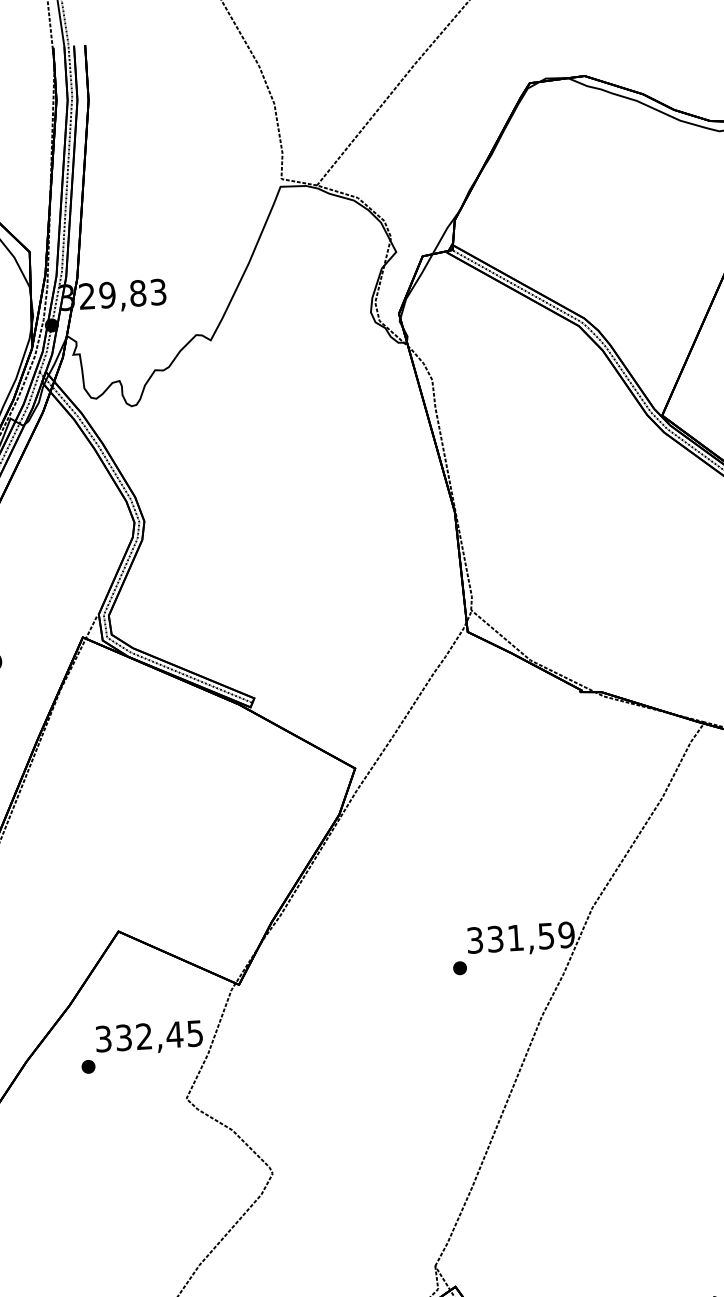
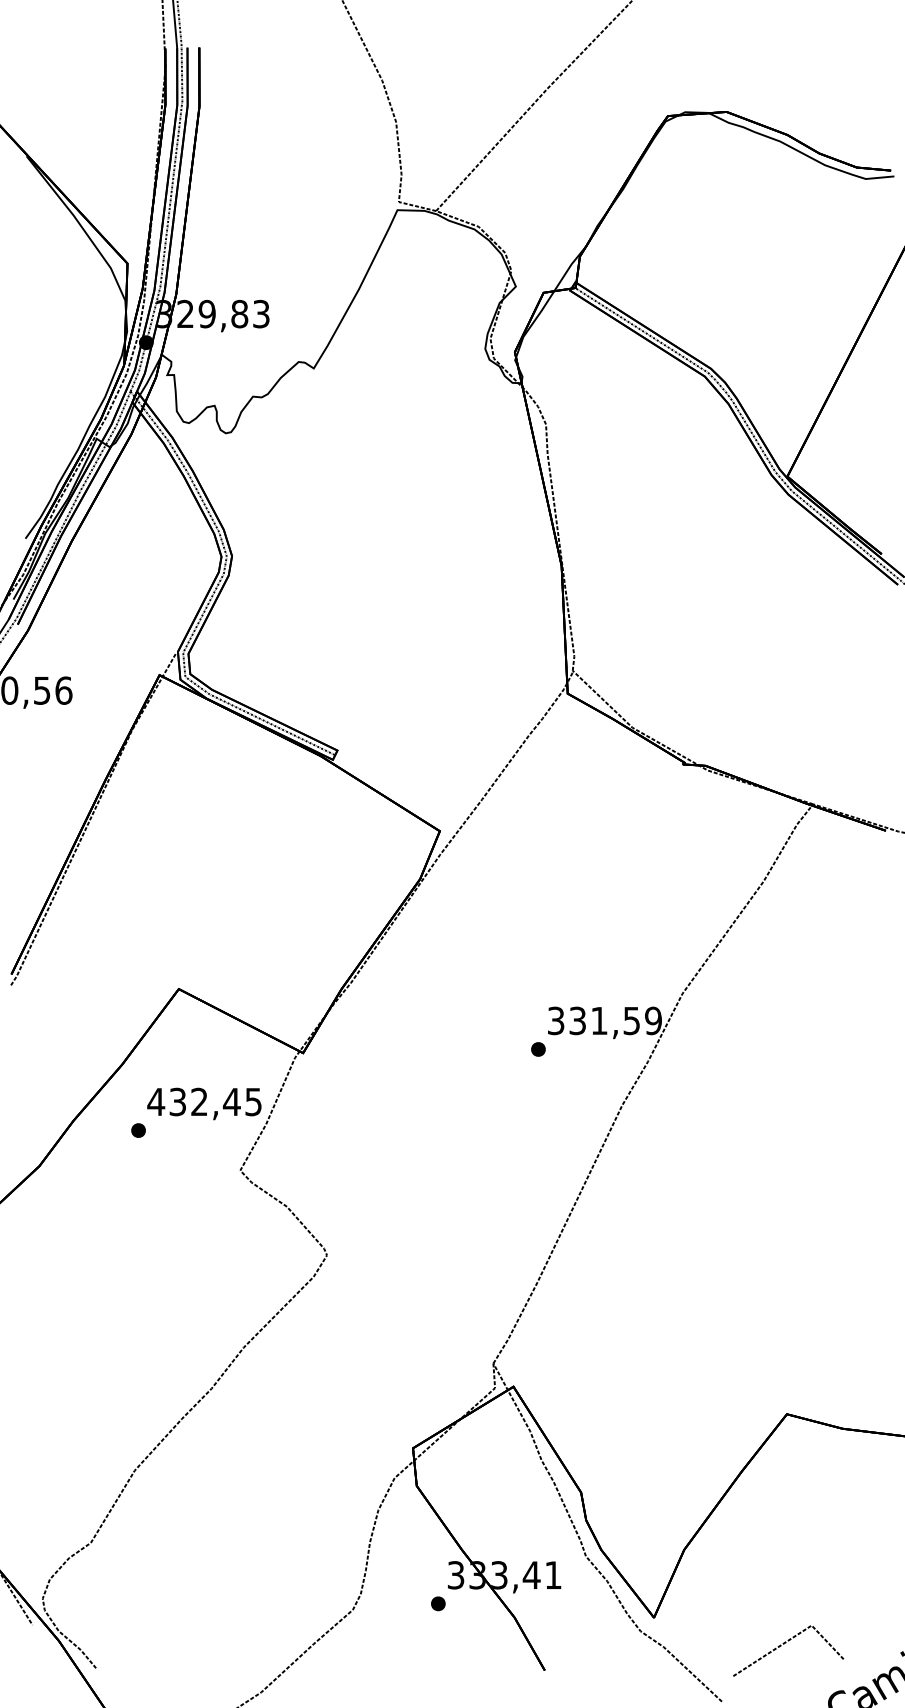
text: (103, 1038) -> (156, 1101), 332,45 -> 432,45

